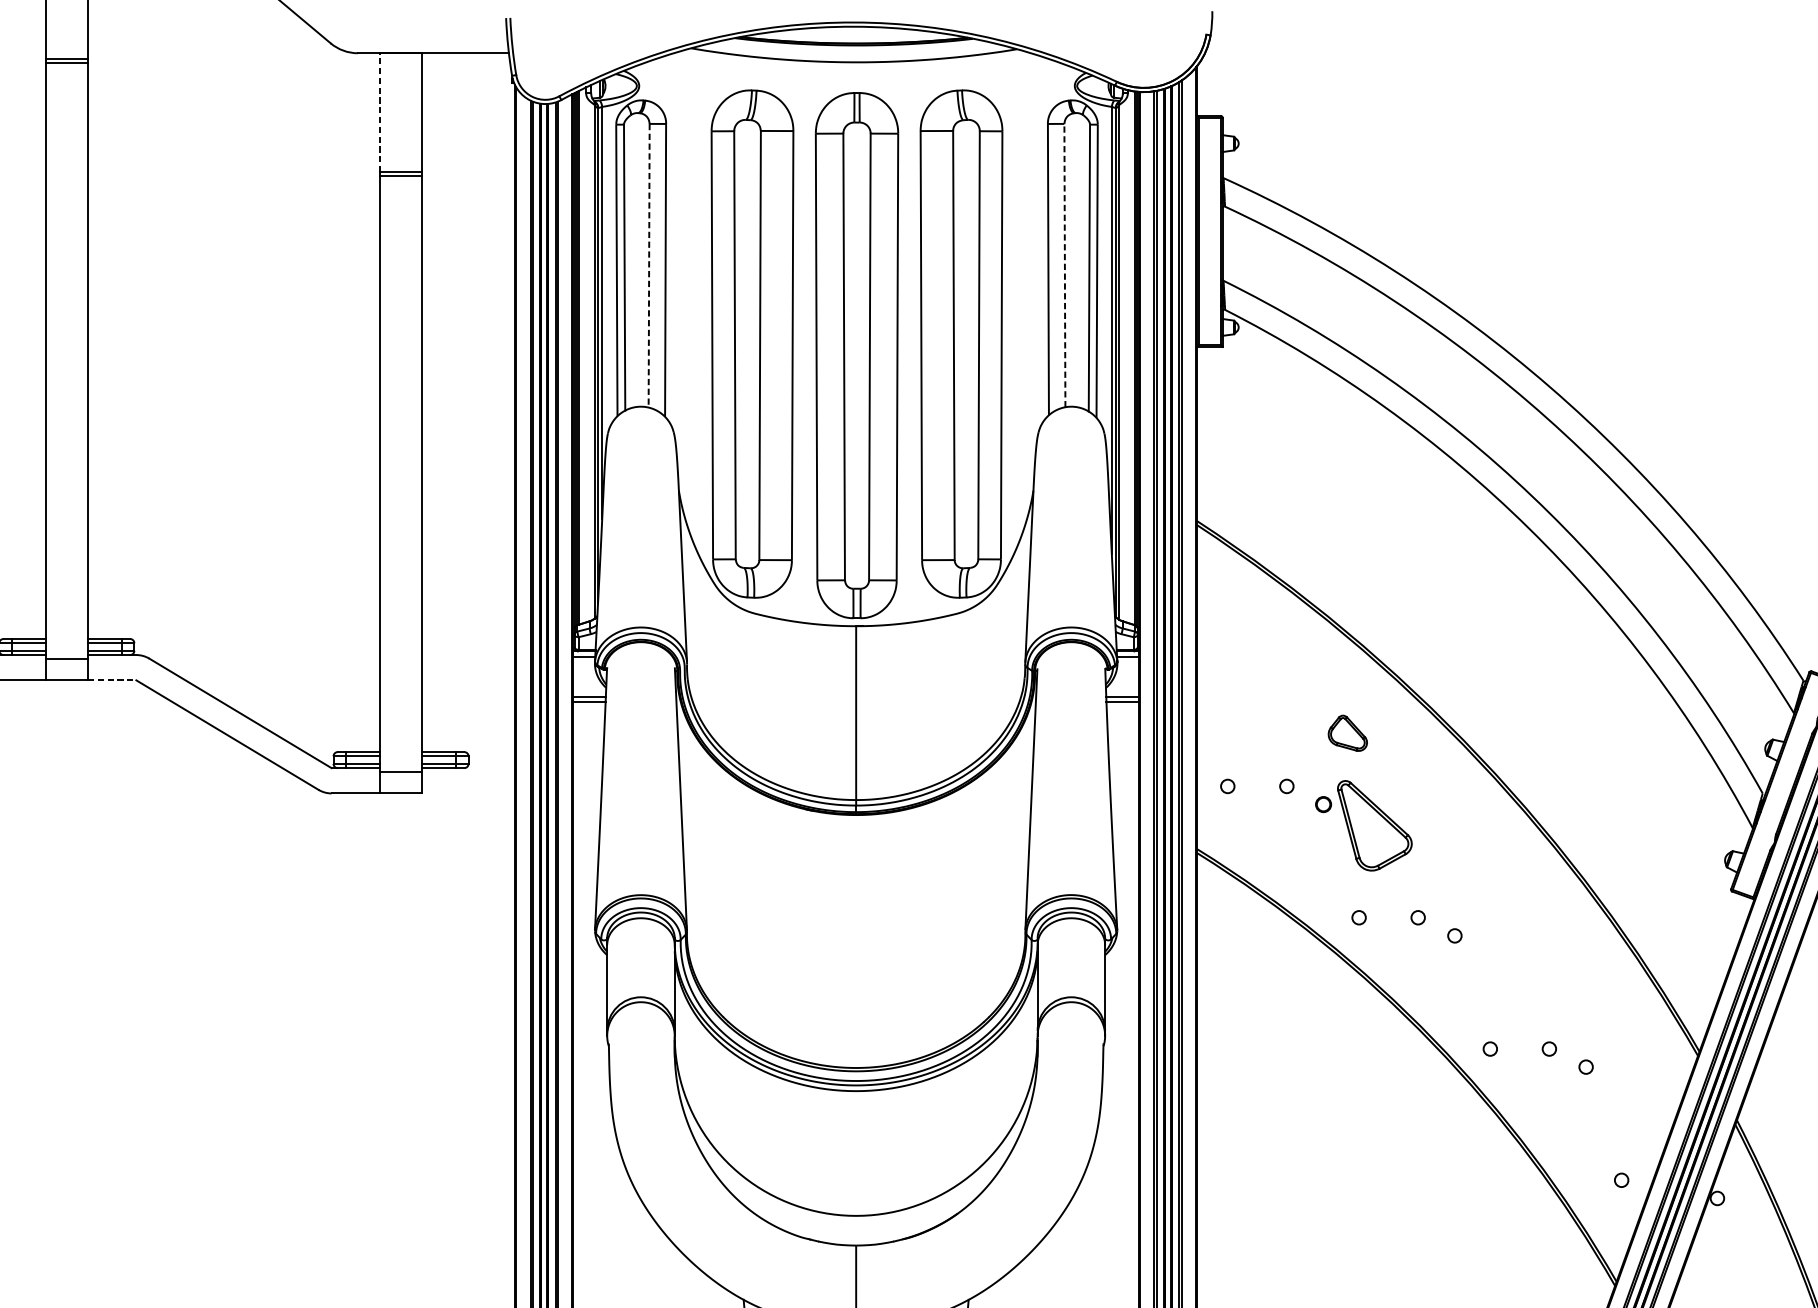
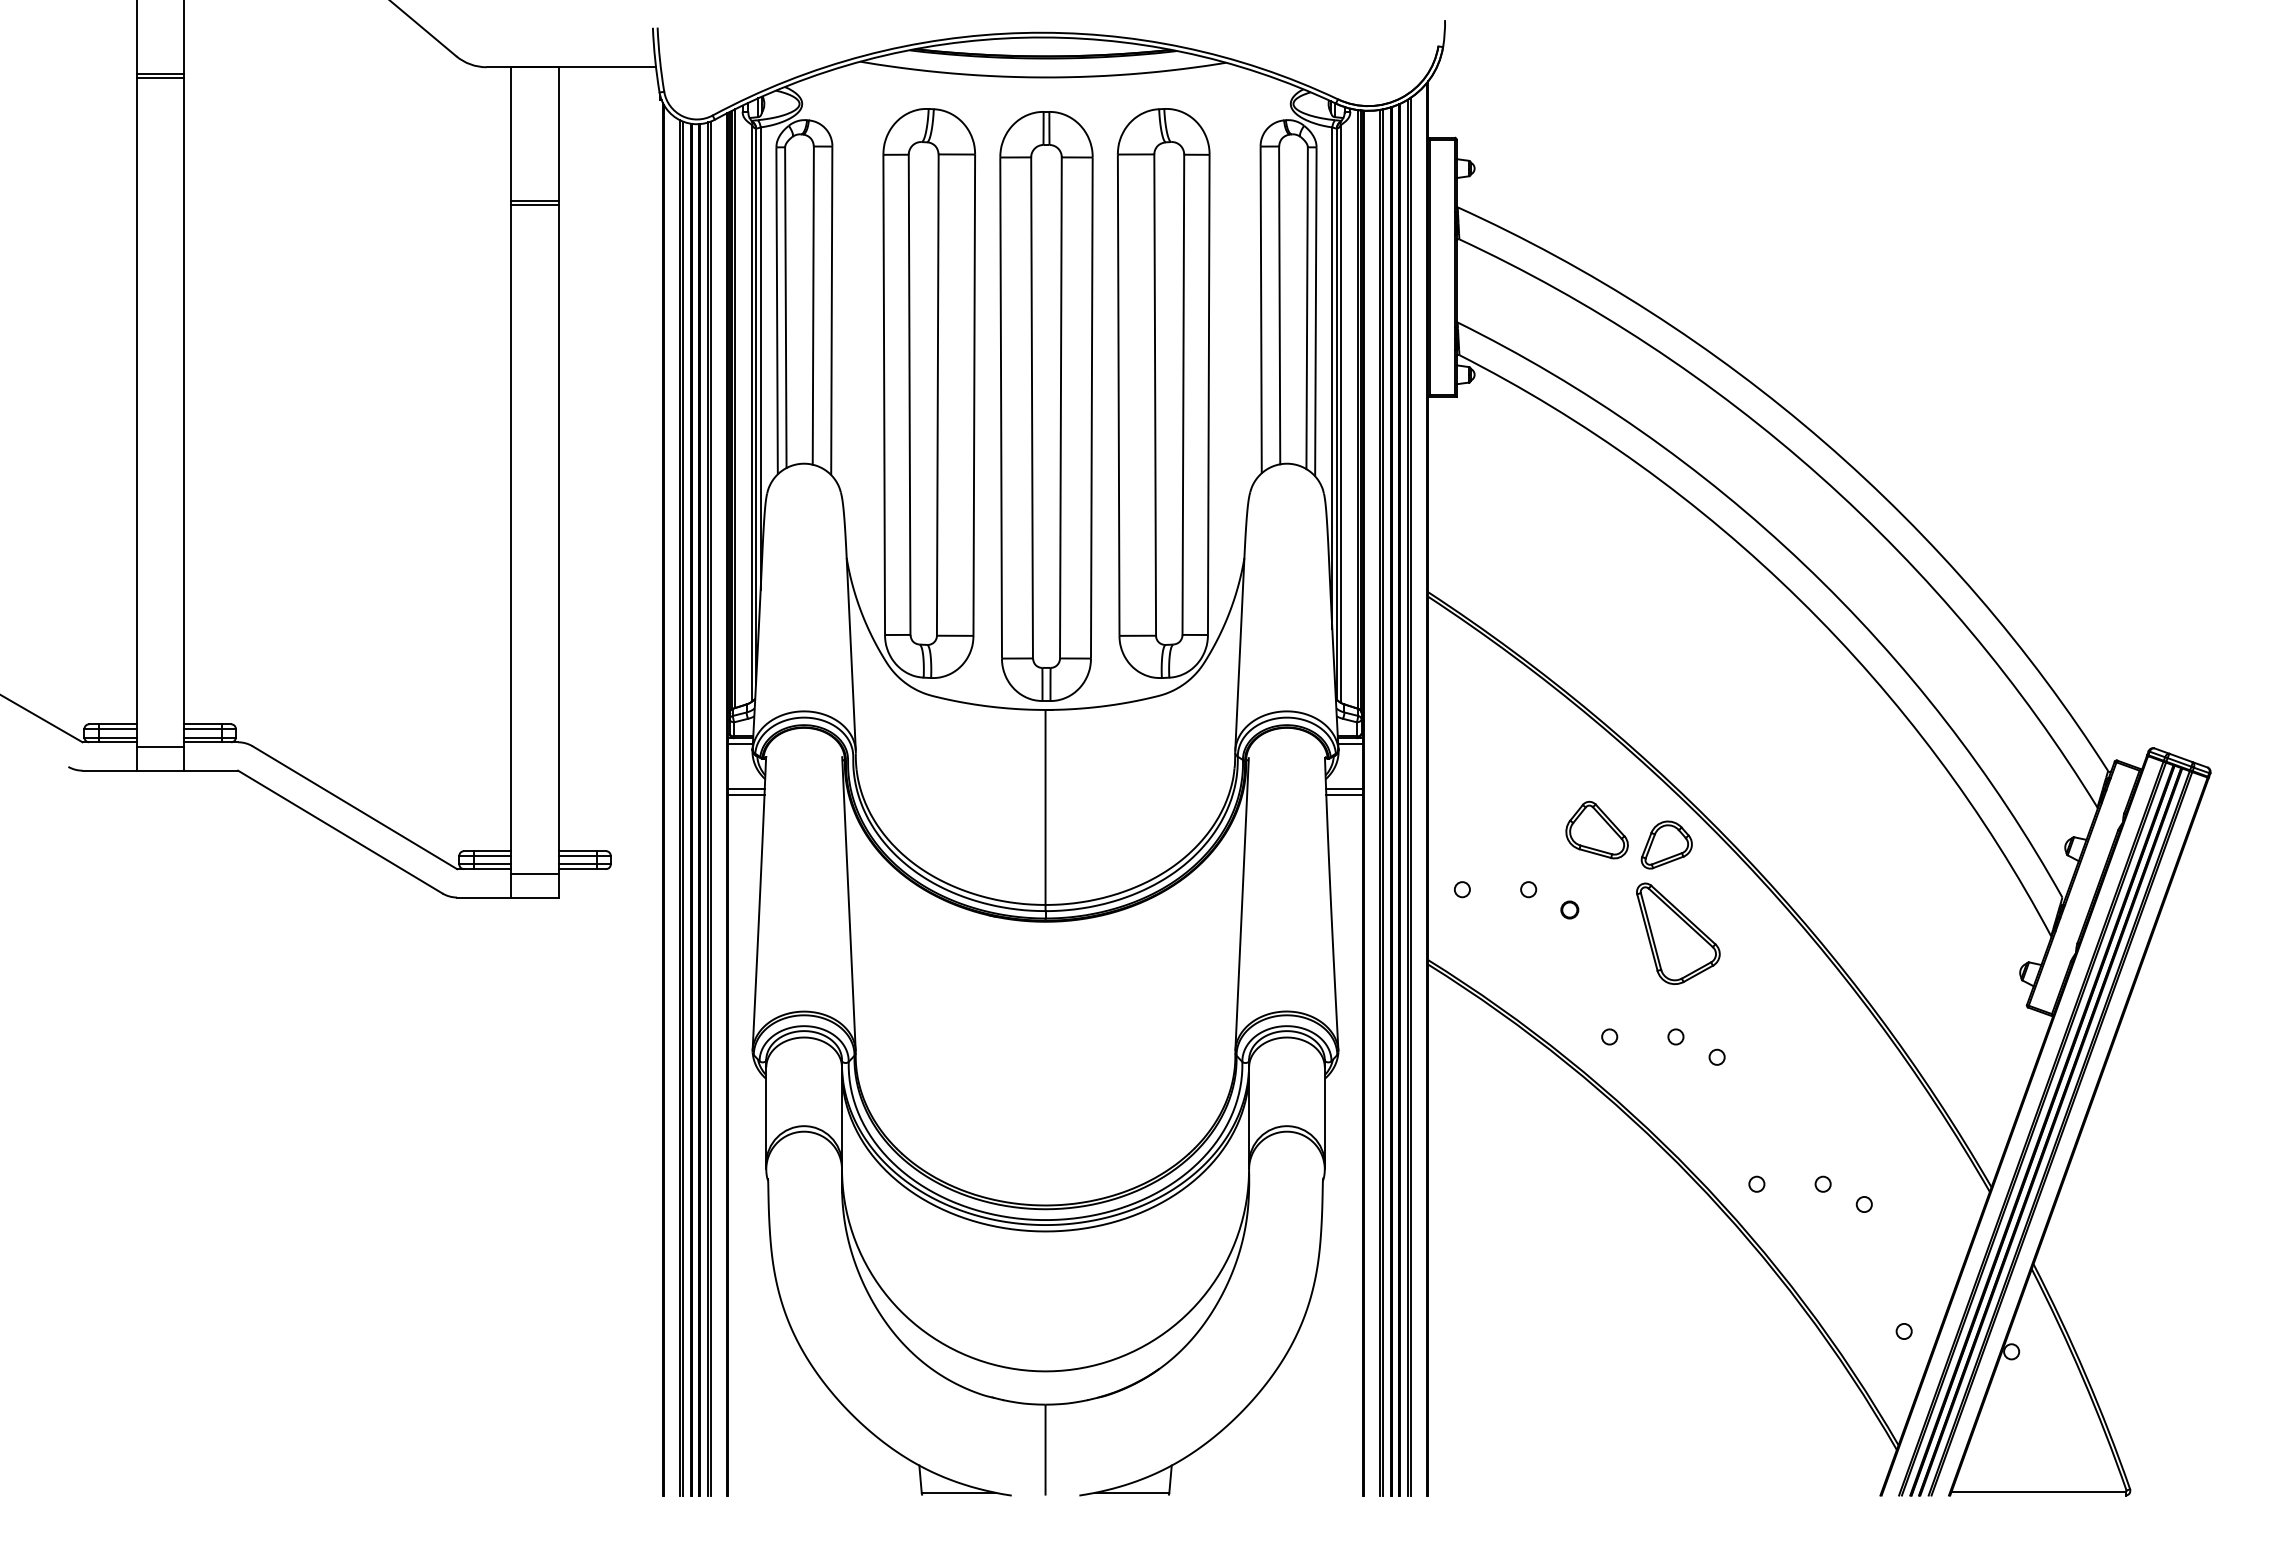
line: (380, 112) -> (511, 133), dashed -> solid
line: (1064, 265) -> (1279, 305), dashed -> solid
line: (649, 266) -> (813, 306), dashed -> solid
line: (112, 680) -> (211, 770), dashed -> solid
part: (1347, 732) -> (1596, 829), size x1.43
part: (1409, 746) -> (1666, 844), added
part: (1374, 825) -> (1678, 933), moved

